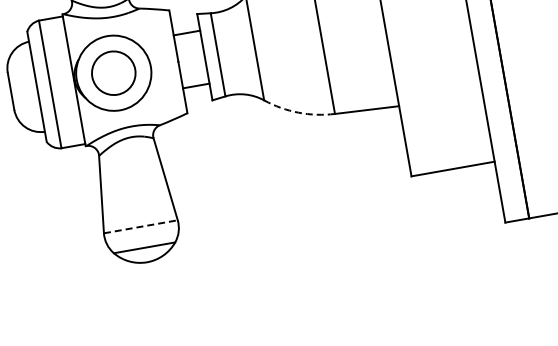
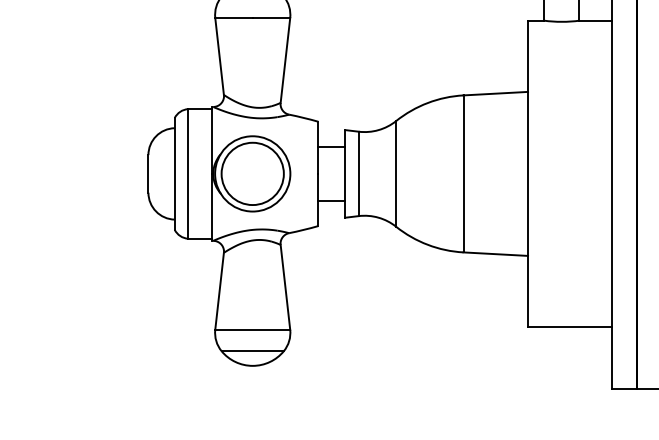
circle: (113, 72) -> (252, 173), size x1.43
arc: (298, 112) -> (427, 244), dashed -> solid
line: (141, 226) -> (253, 329), dashed -> solid

